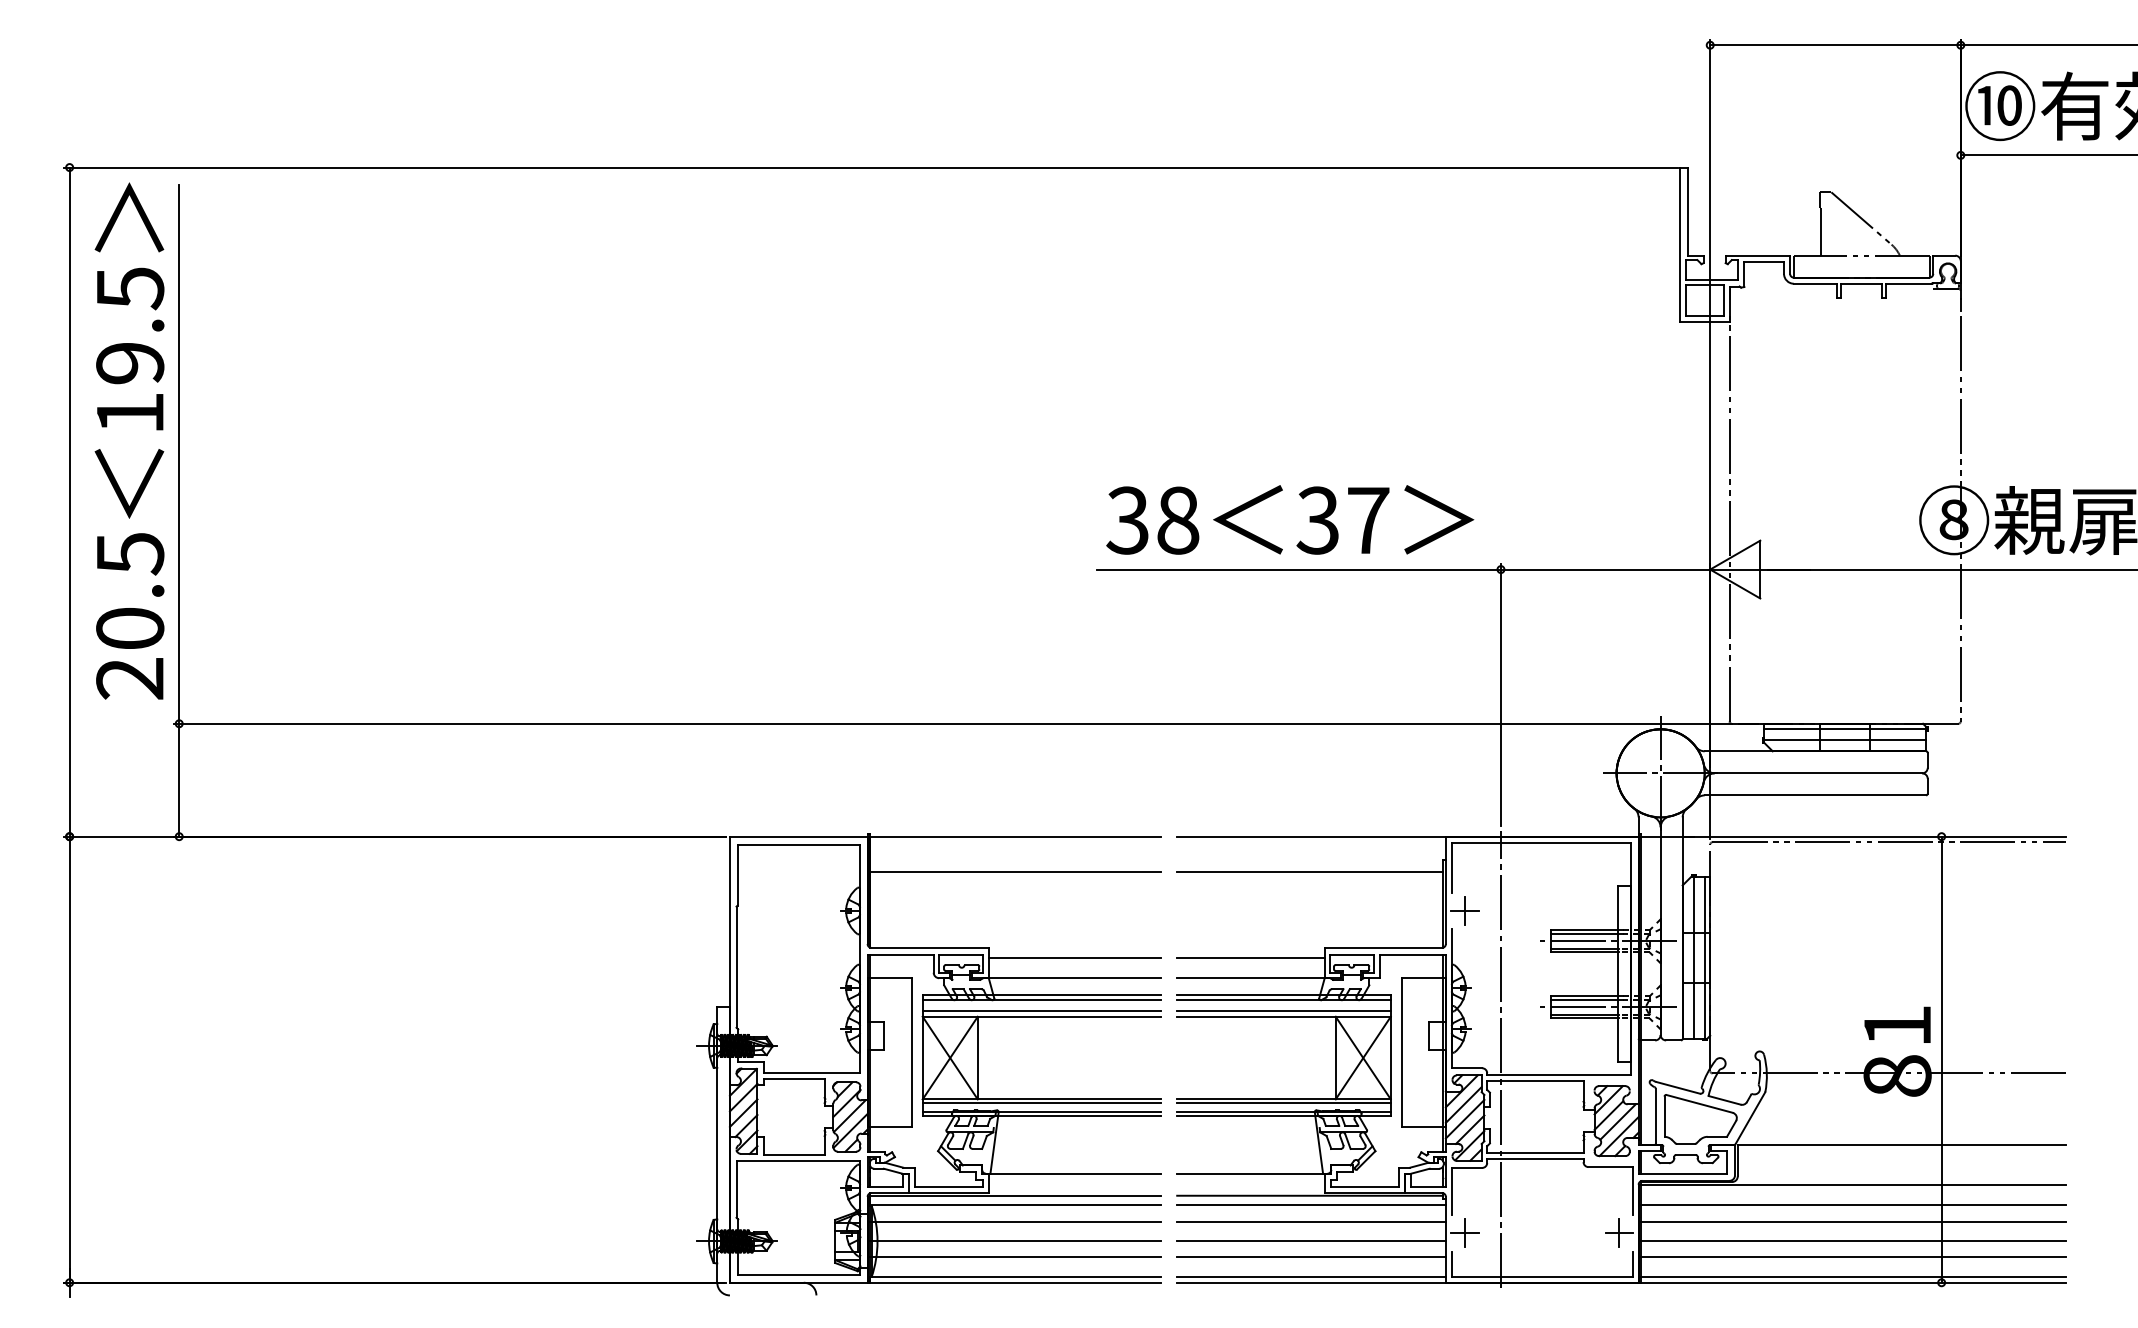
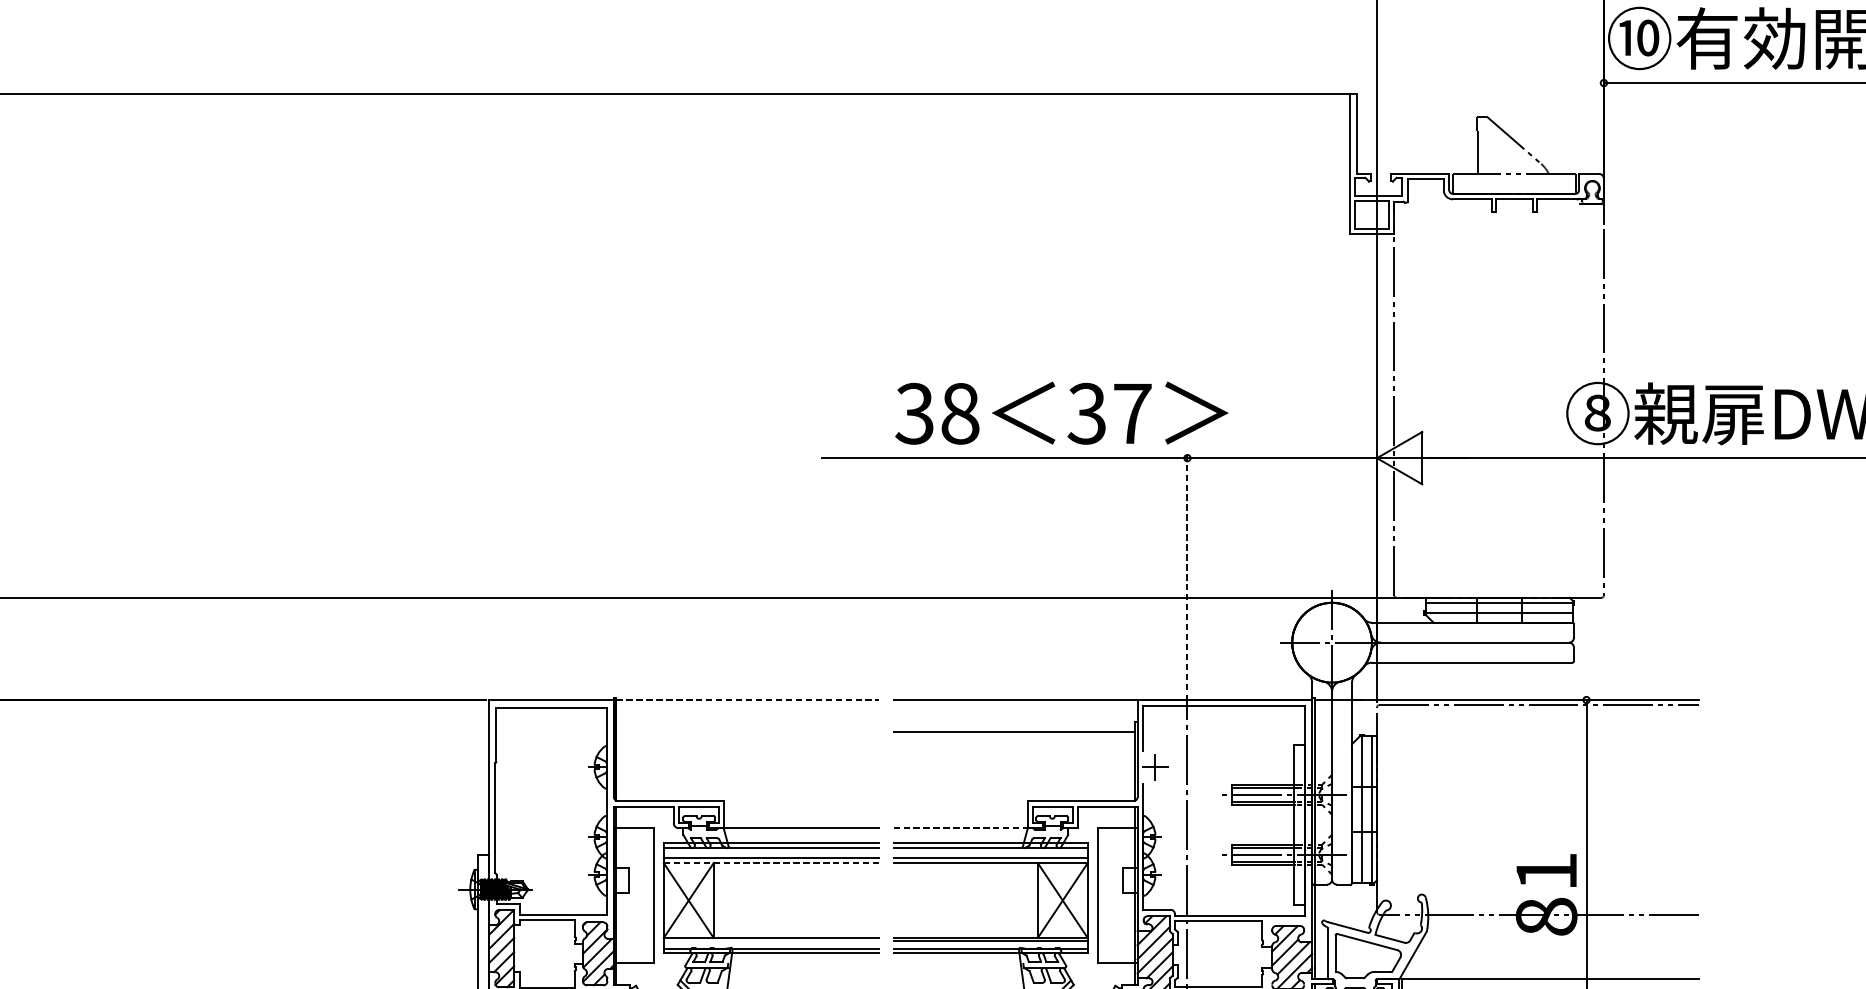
text: (1290, 519) -> (1062, 412), moved
line: (1500, 694) -> (1187, 571), solid -> dashed
line: (1016, 836) -> (748, 699), solid -> dashed
line: (1015, 872) -> (747, 732), removed
line: (1074, 957) -> (801, 809), removed
line: (1250, 957) -> (960, 809), removed
line: (1251, 978) -> (961, 828), solid -> dashed
line: (1041, 1016) -> (771, 862), solid -> dashed
line: (1041, 1103) -> (771, 941), removed

